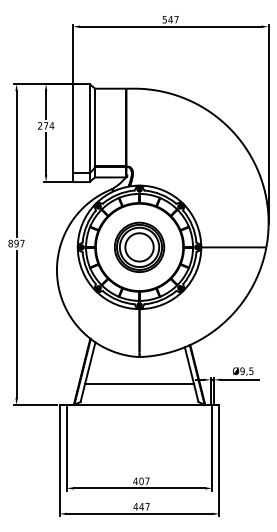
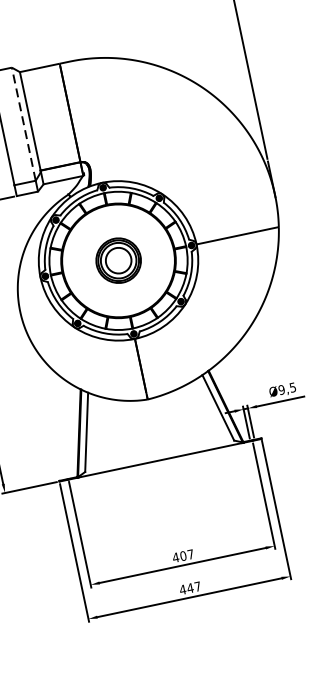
line: (89, 128) -> (23, 123), solid -> dashed
part: (139, 246) -> (118, 259), size x0.7
line: (139, 383) -> (154, 432), removed

